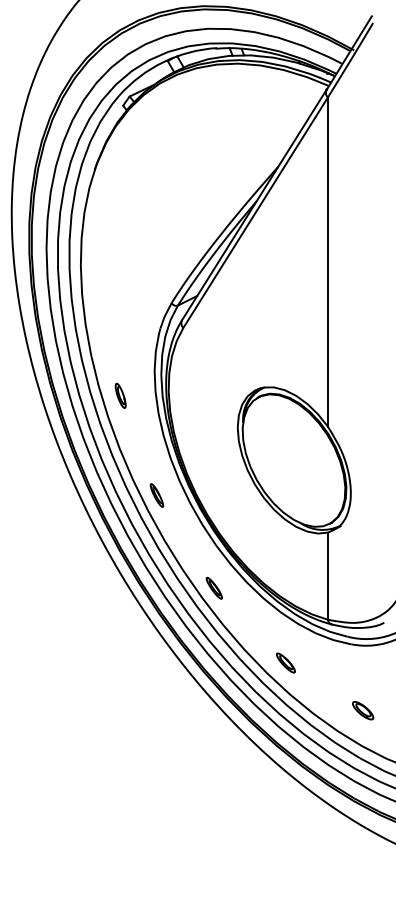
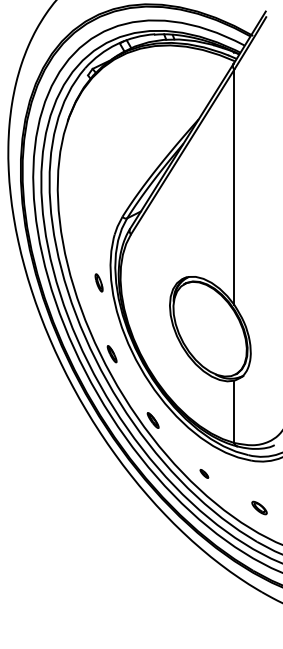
part: (120, 395) -> (98, 282), moved
part: (285, 662) -> (204, 473), size x0.6

